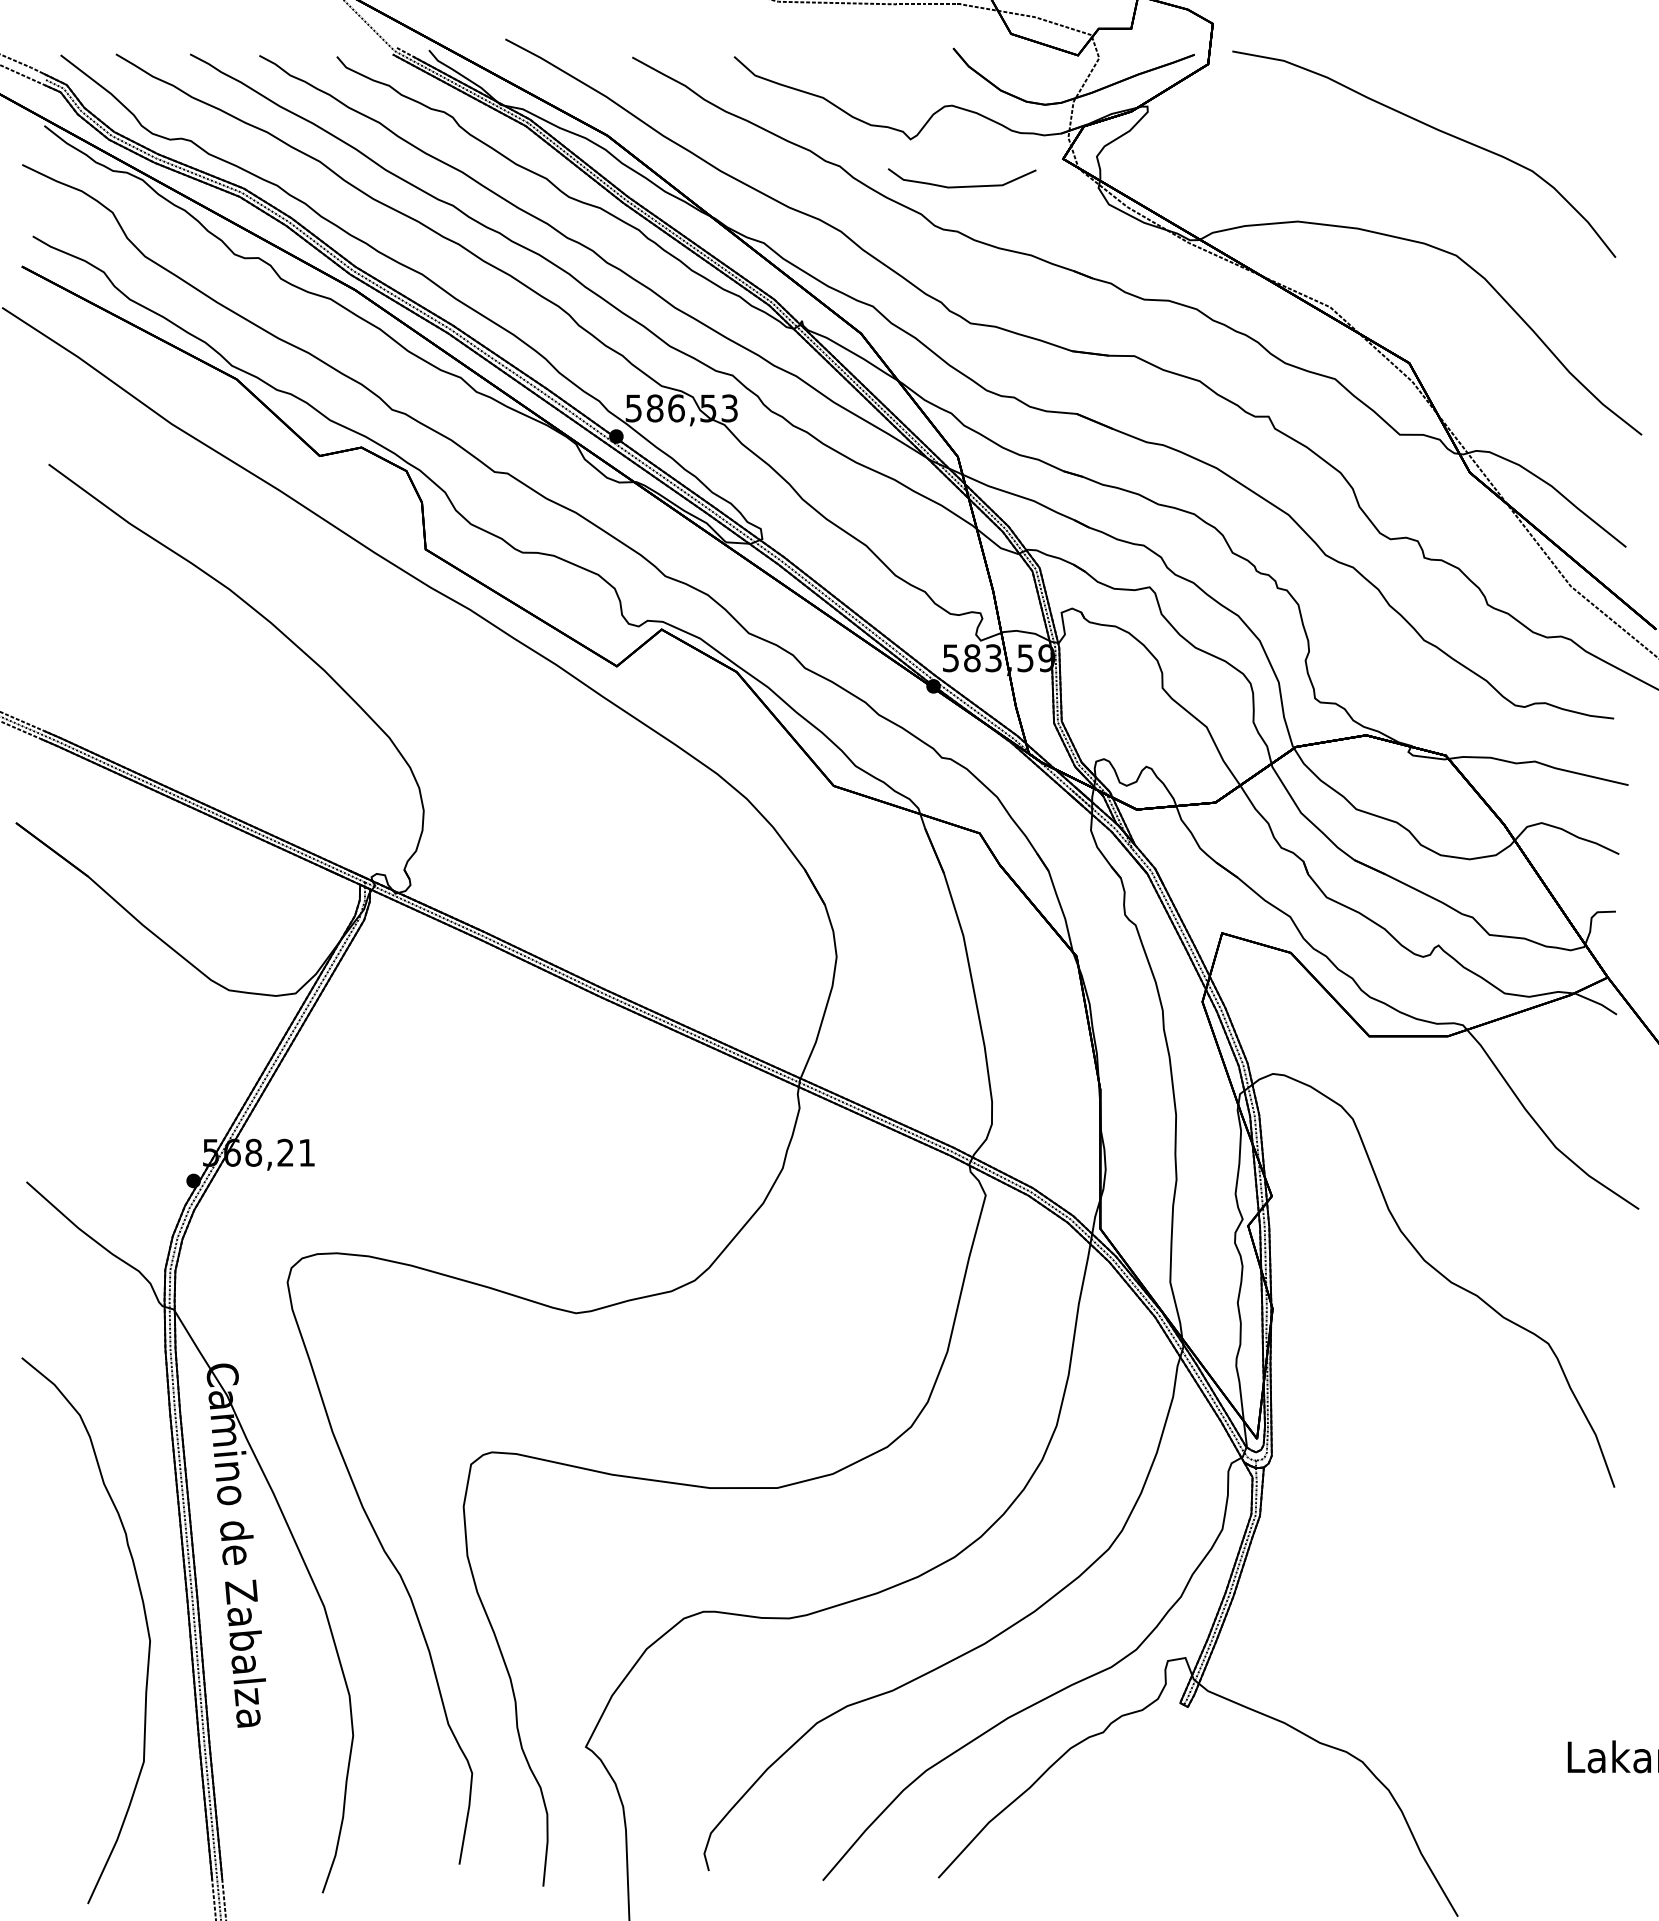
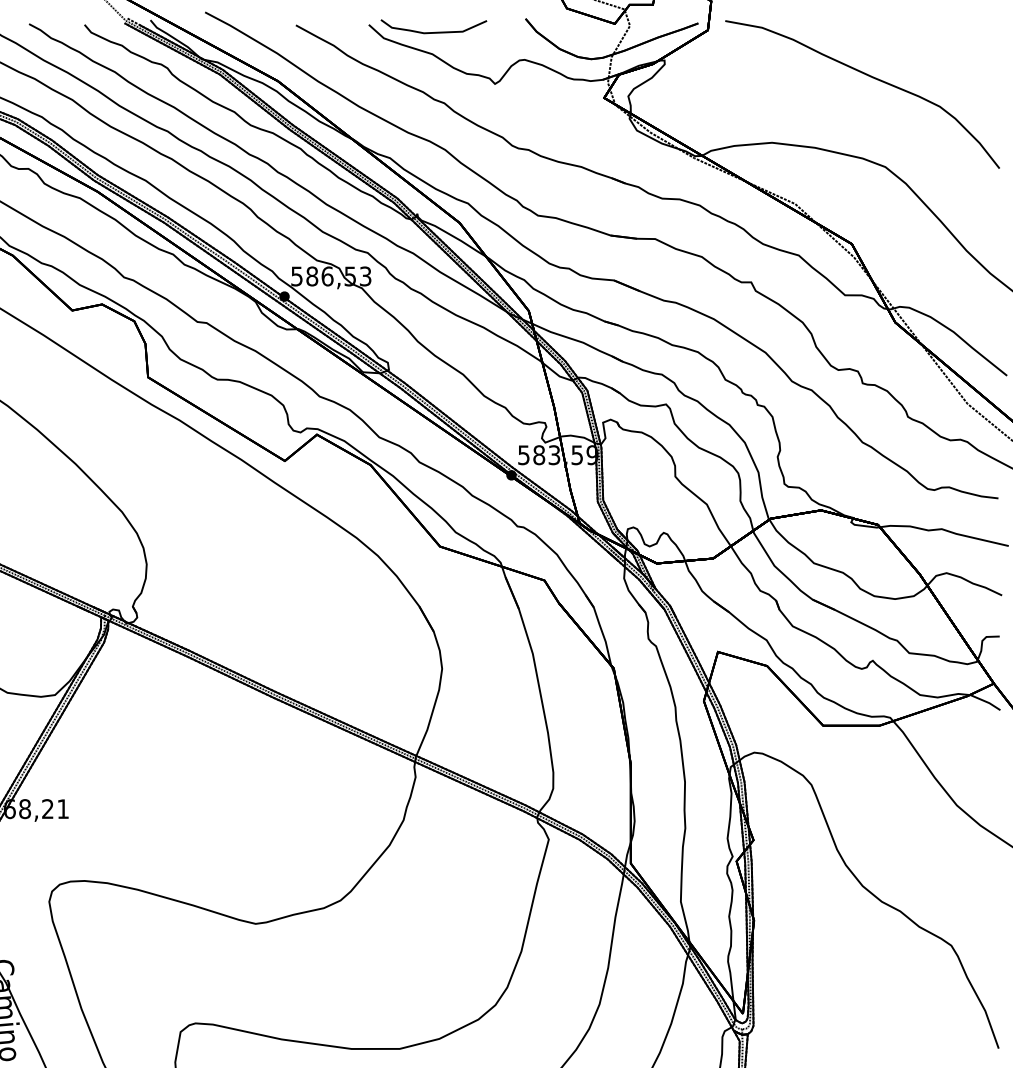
curve: (961, 186) -> (433, 32), moved

